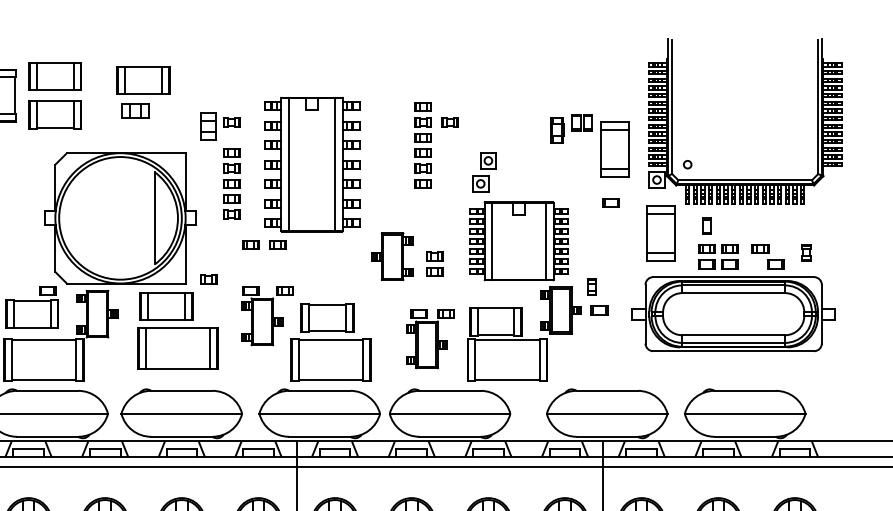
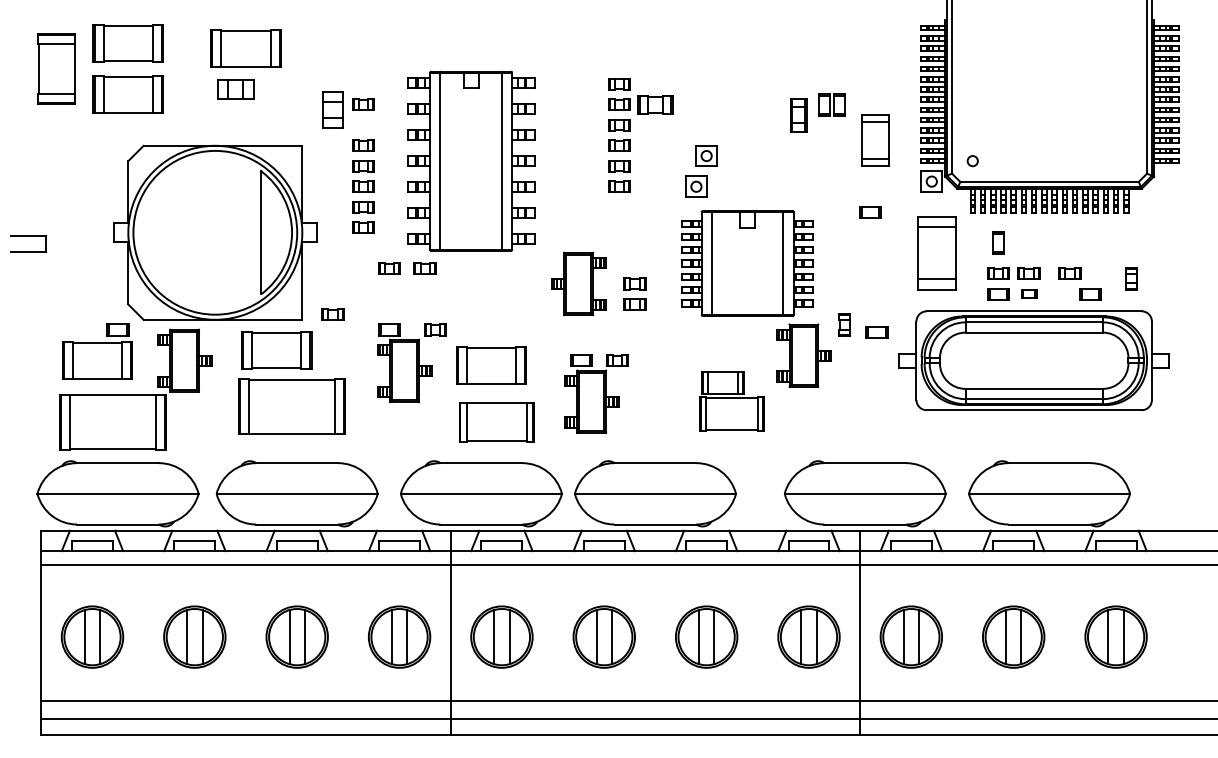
part: (450, 122) -> (655, 104), size x1.6
part: (614, 149) -> (875, 140), size x0.7
part: (729, 264) -> (1028, 294), size x0.7
part: (599, 310) -> (876, 332), moved
part: (430, 338) -> (596, 393), moved
part: (507, 344) -> (731, 401), size x0.6
part: (331, 360) -> (496, 422), size x0.7

